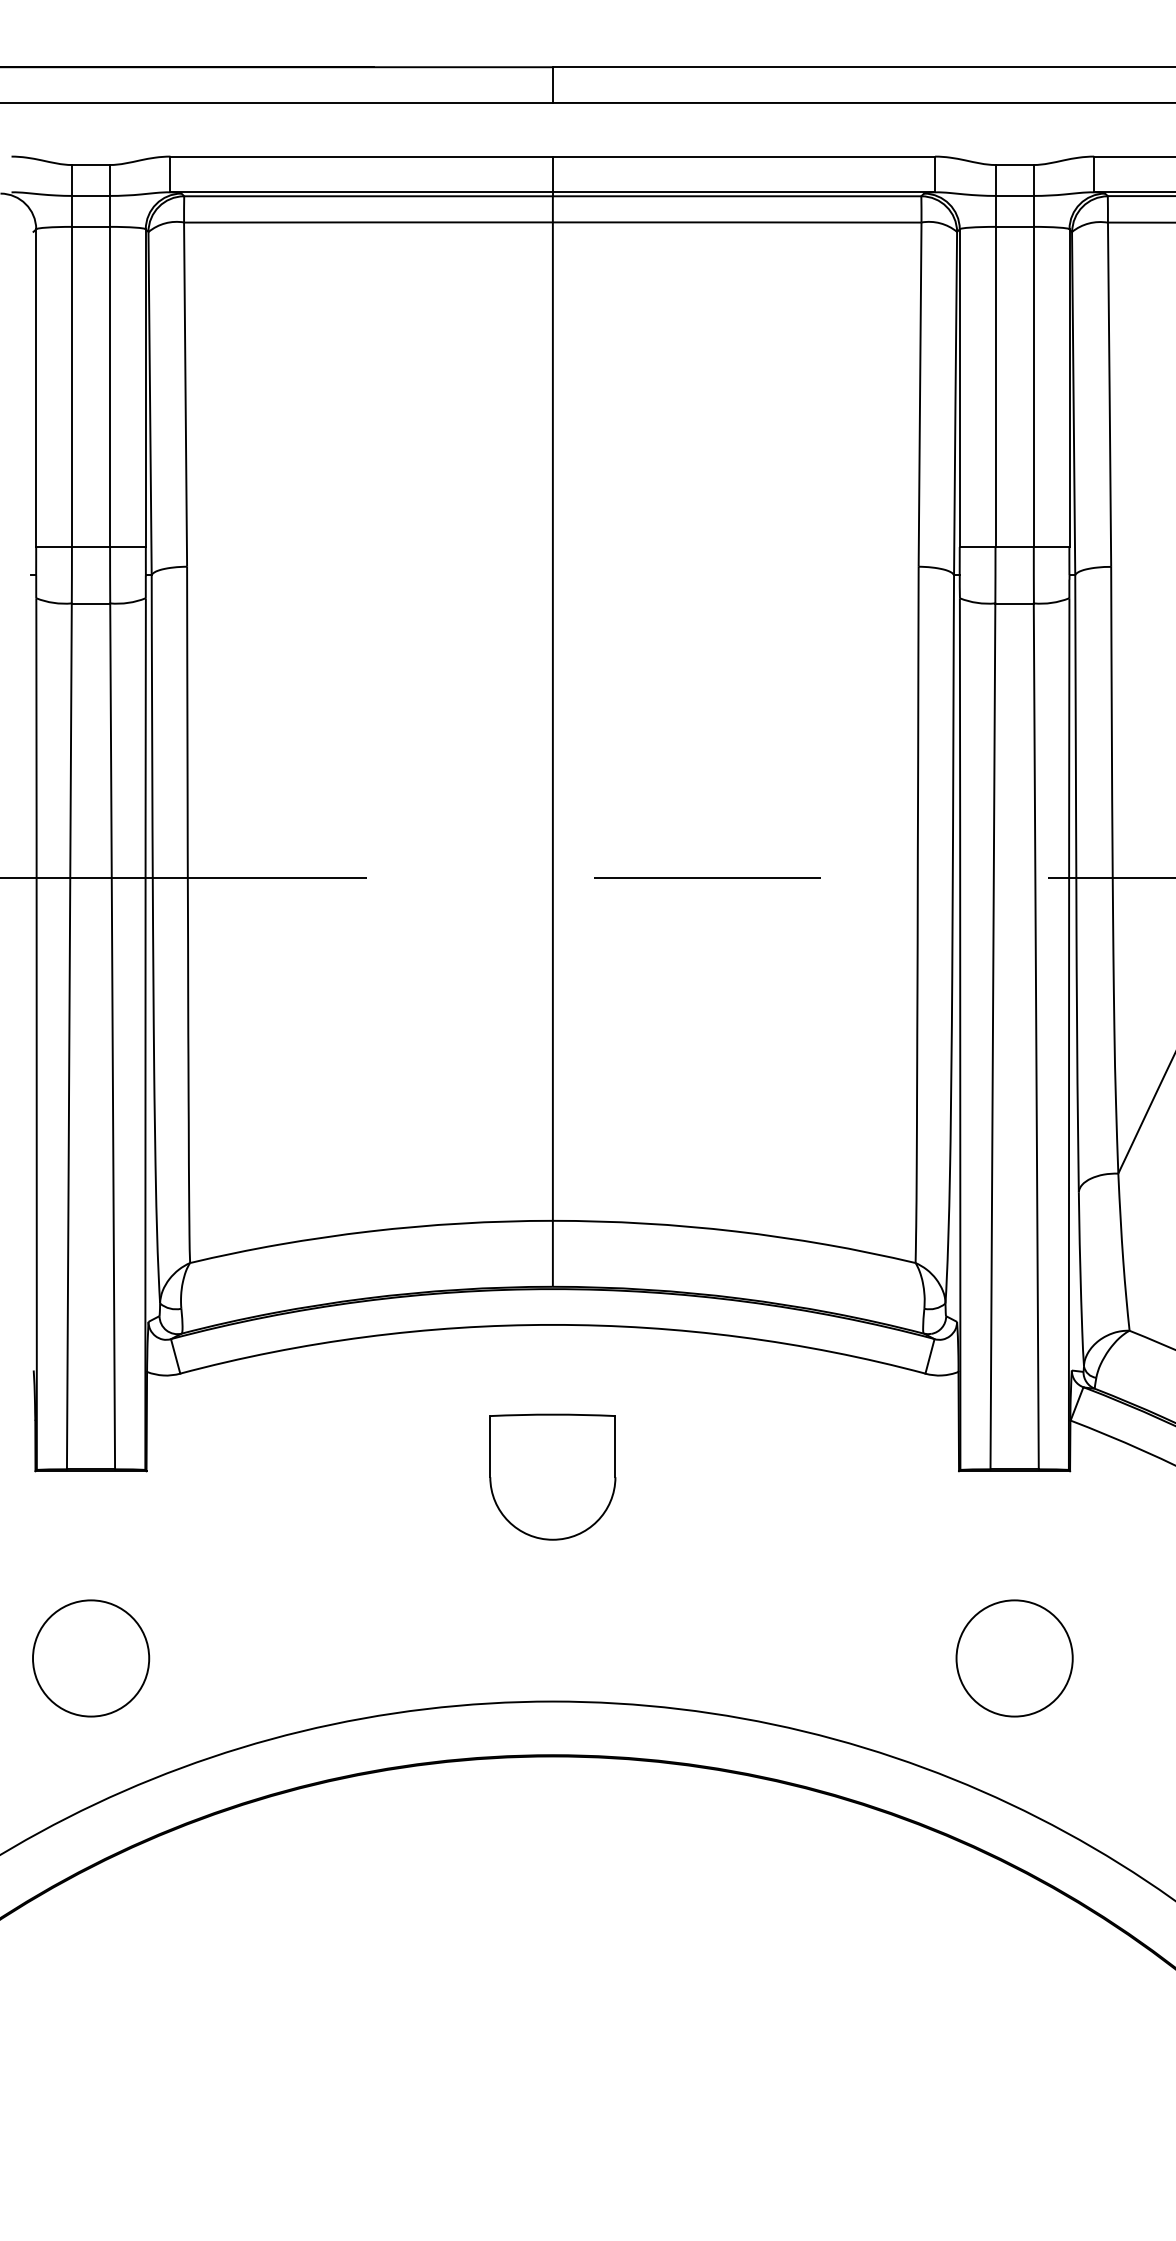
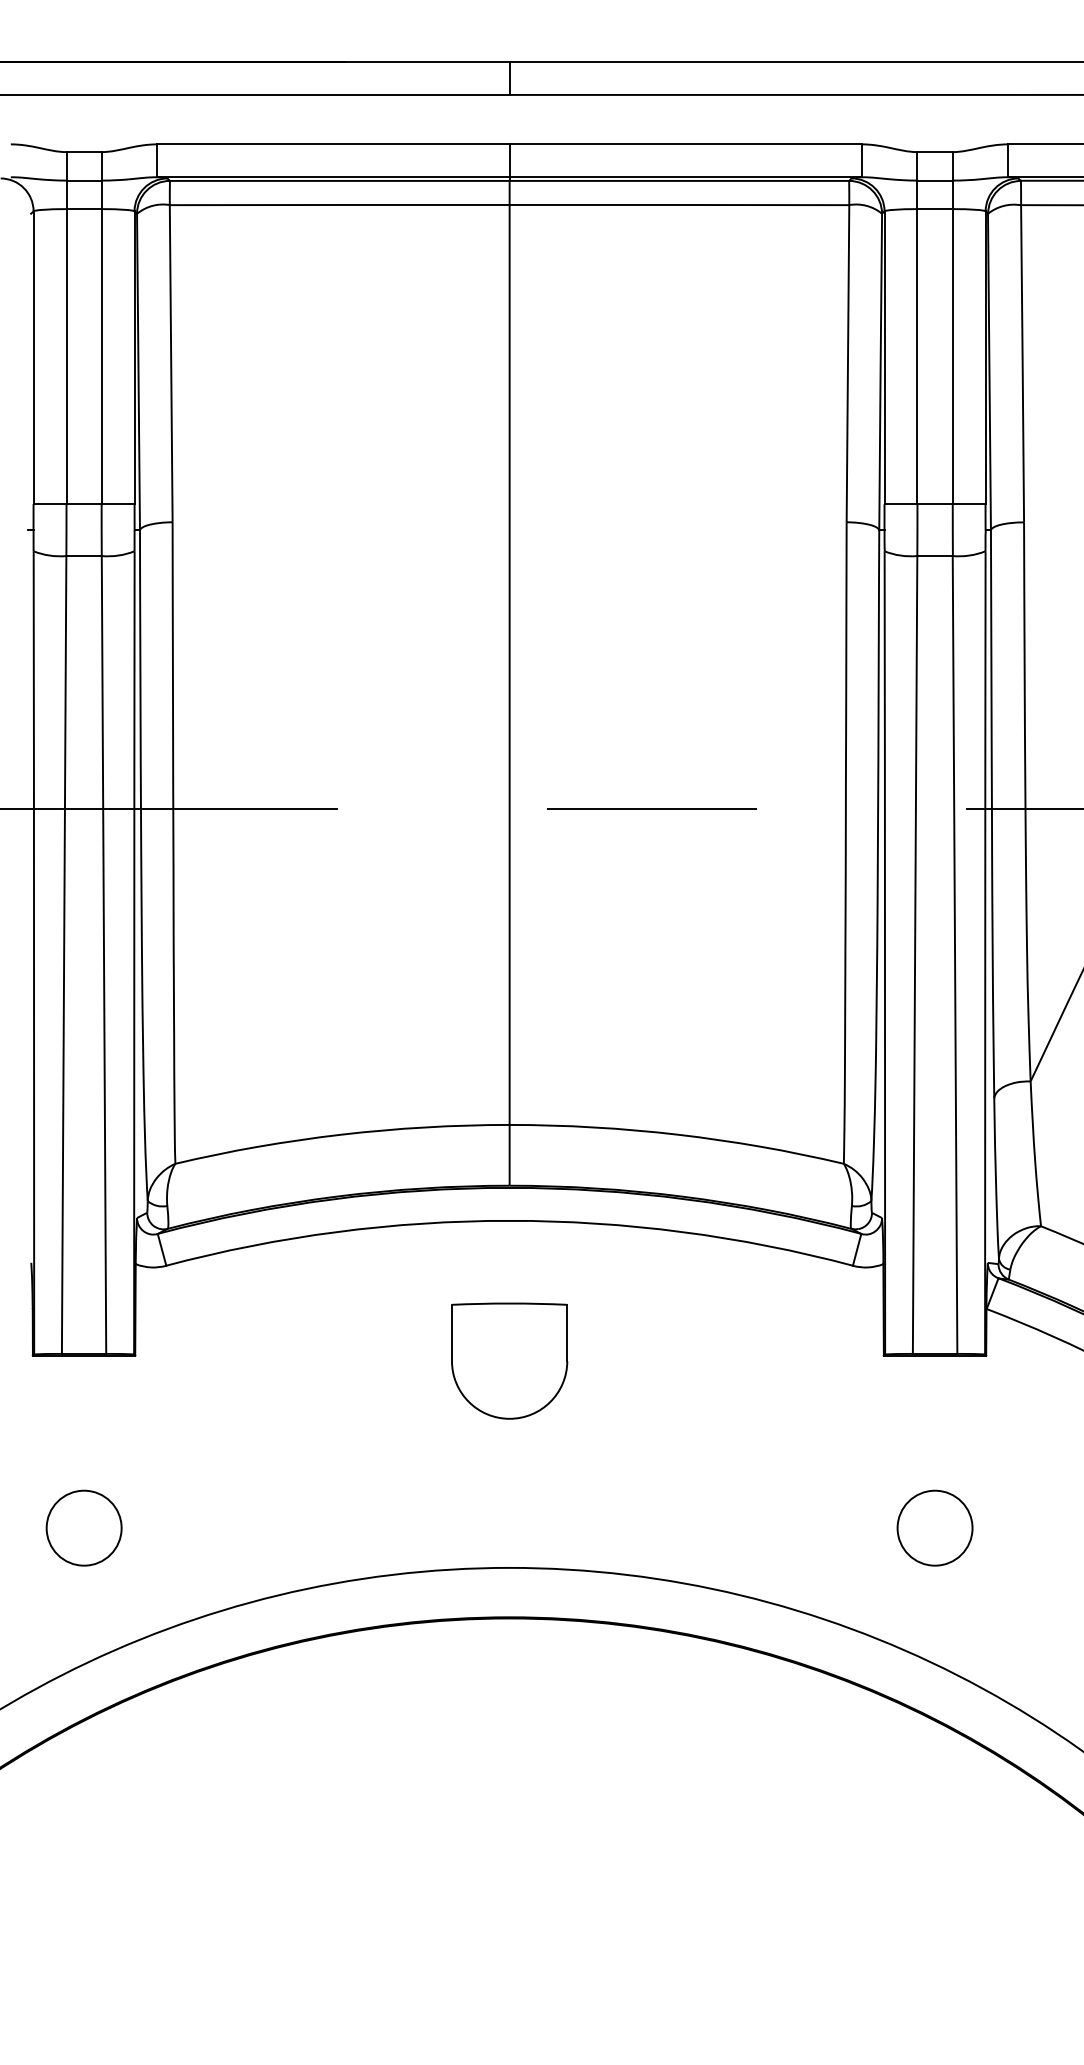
circle: (91, 1658) -> (84, 1528), size x0.7
circle: (1014, 1658) -> (934, 1528), size x0.7

